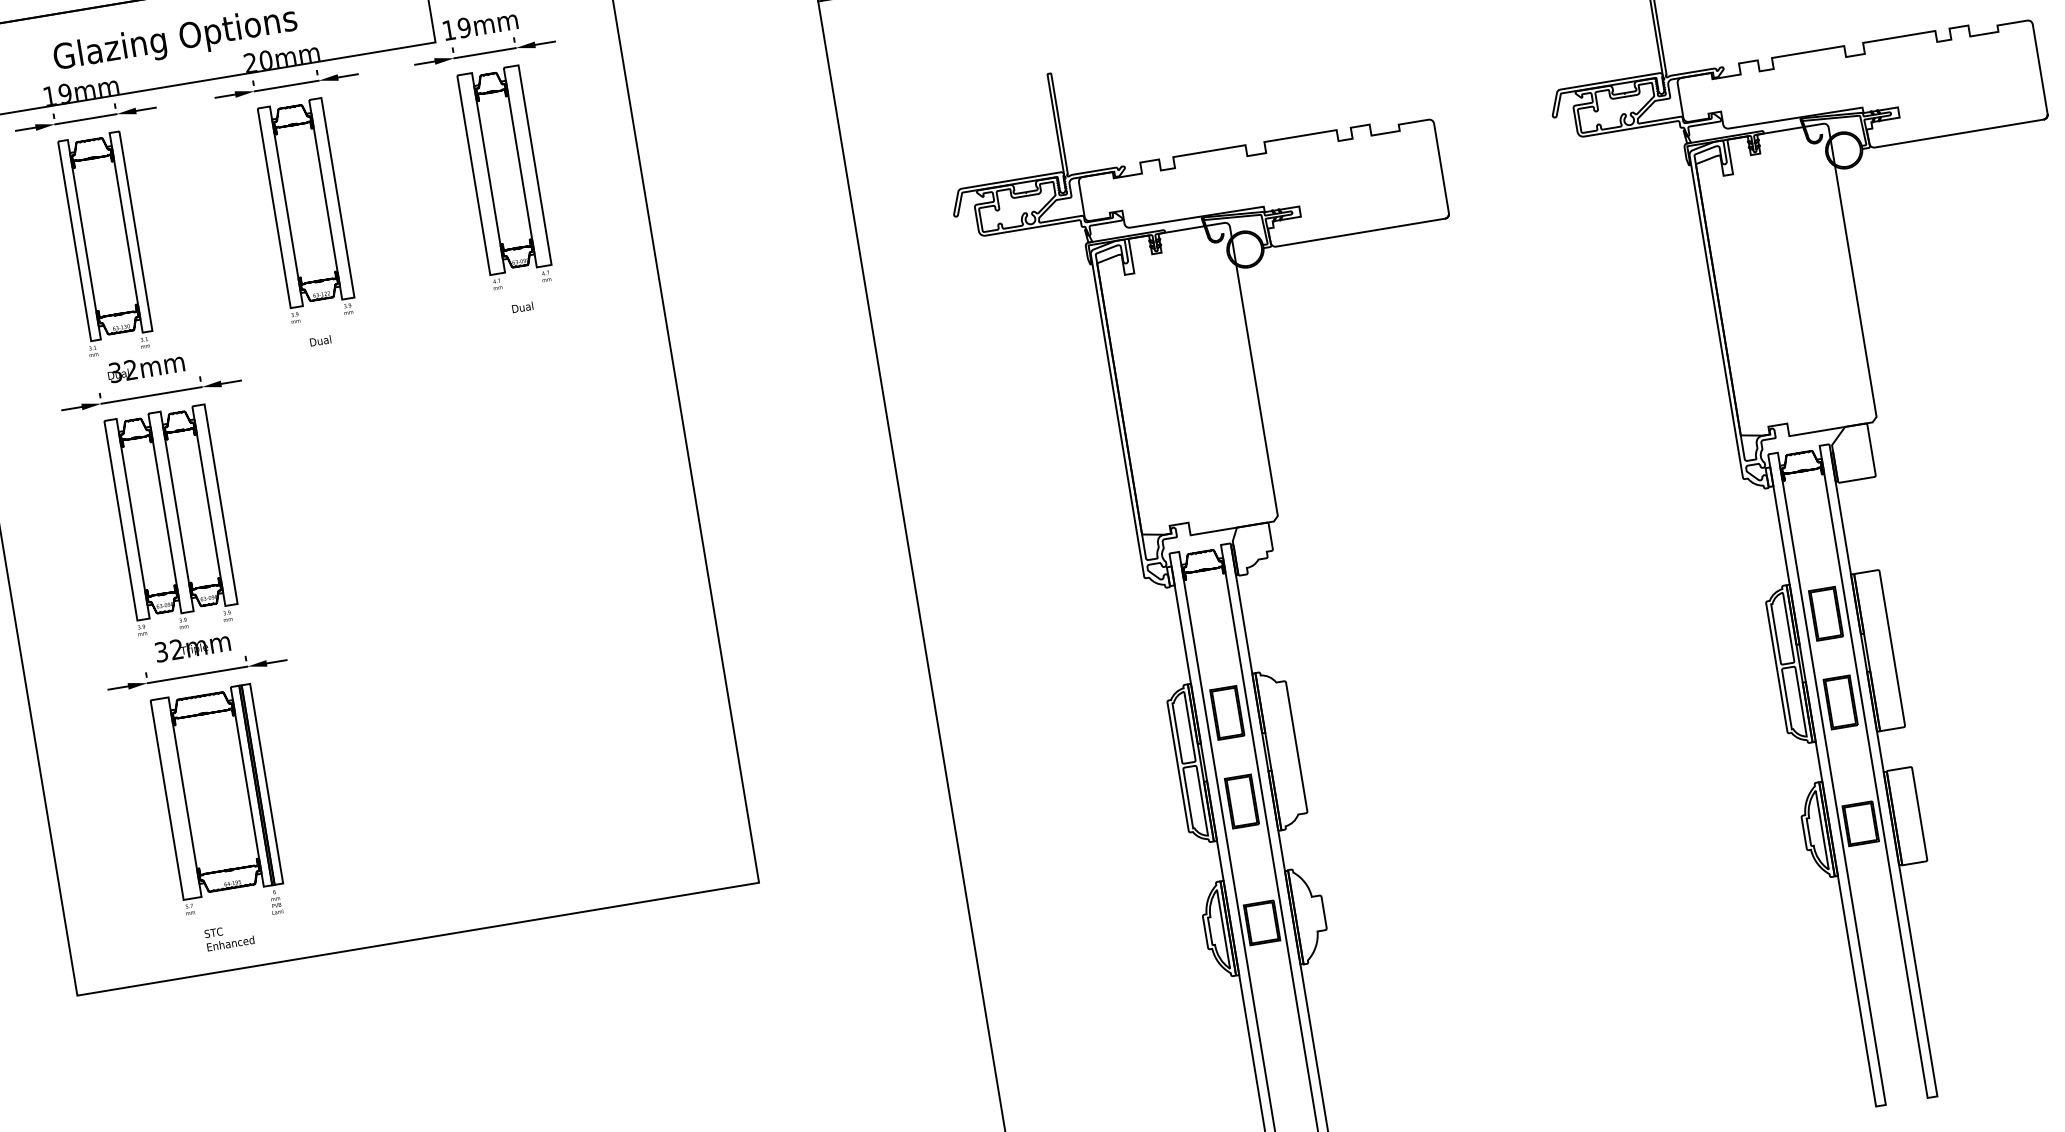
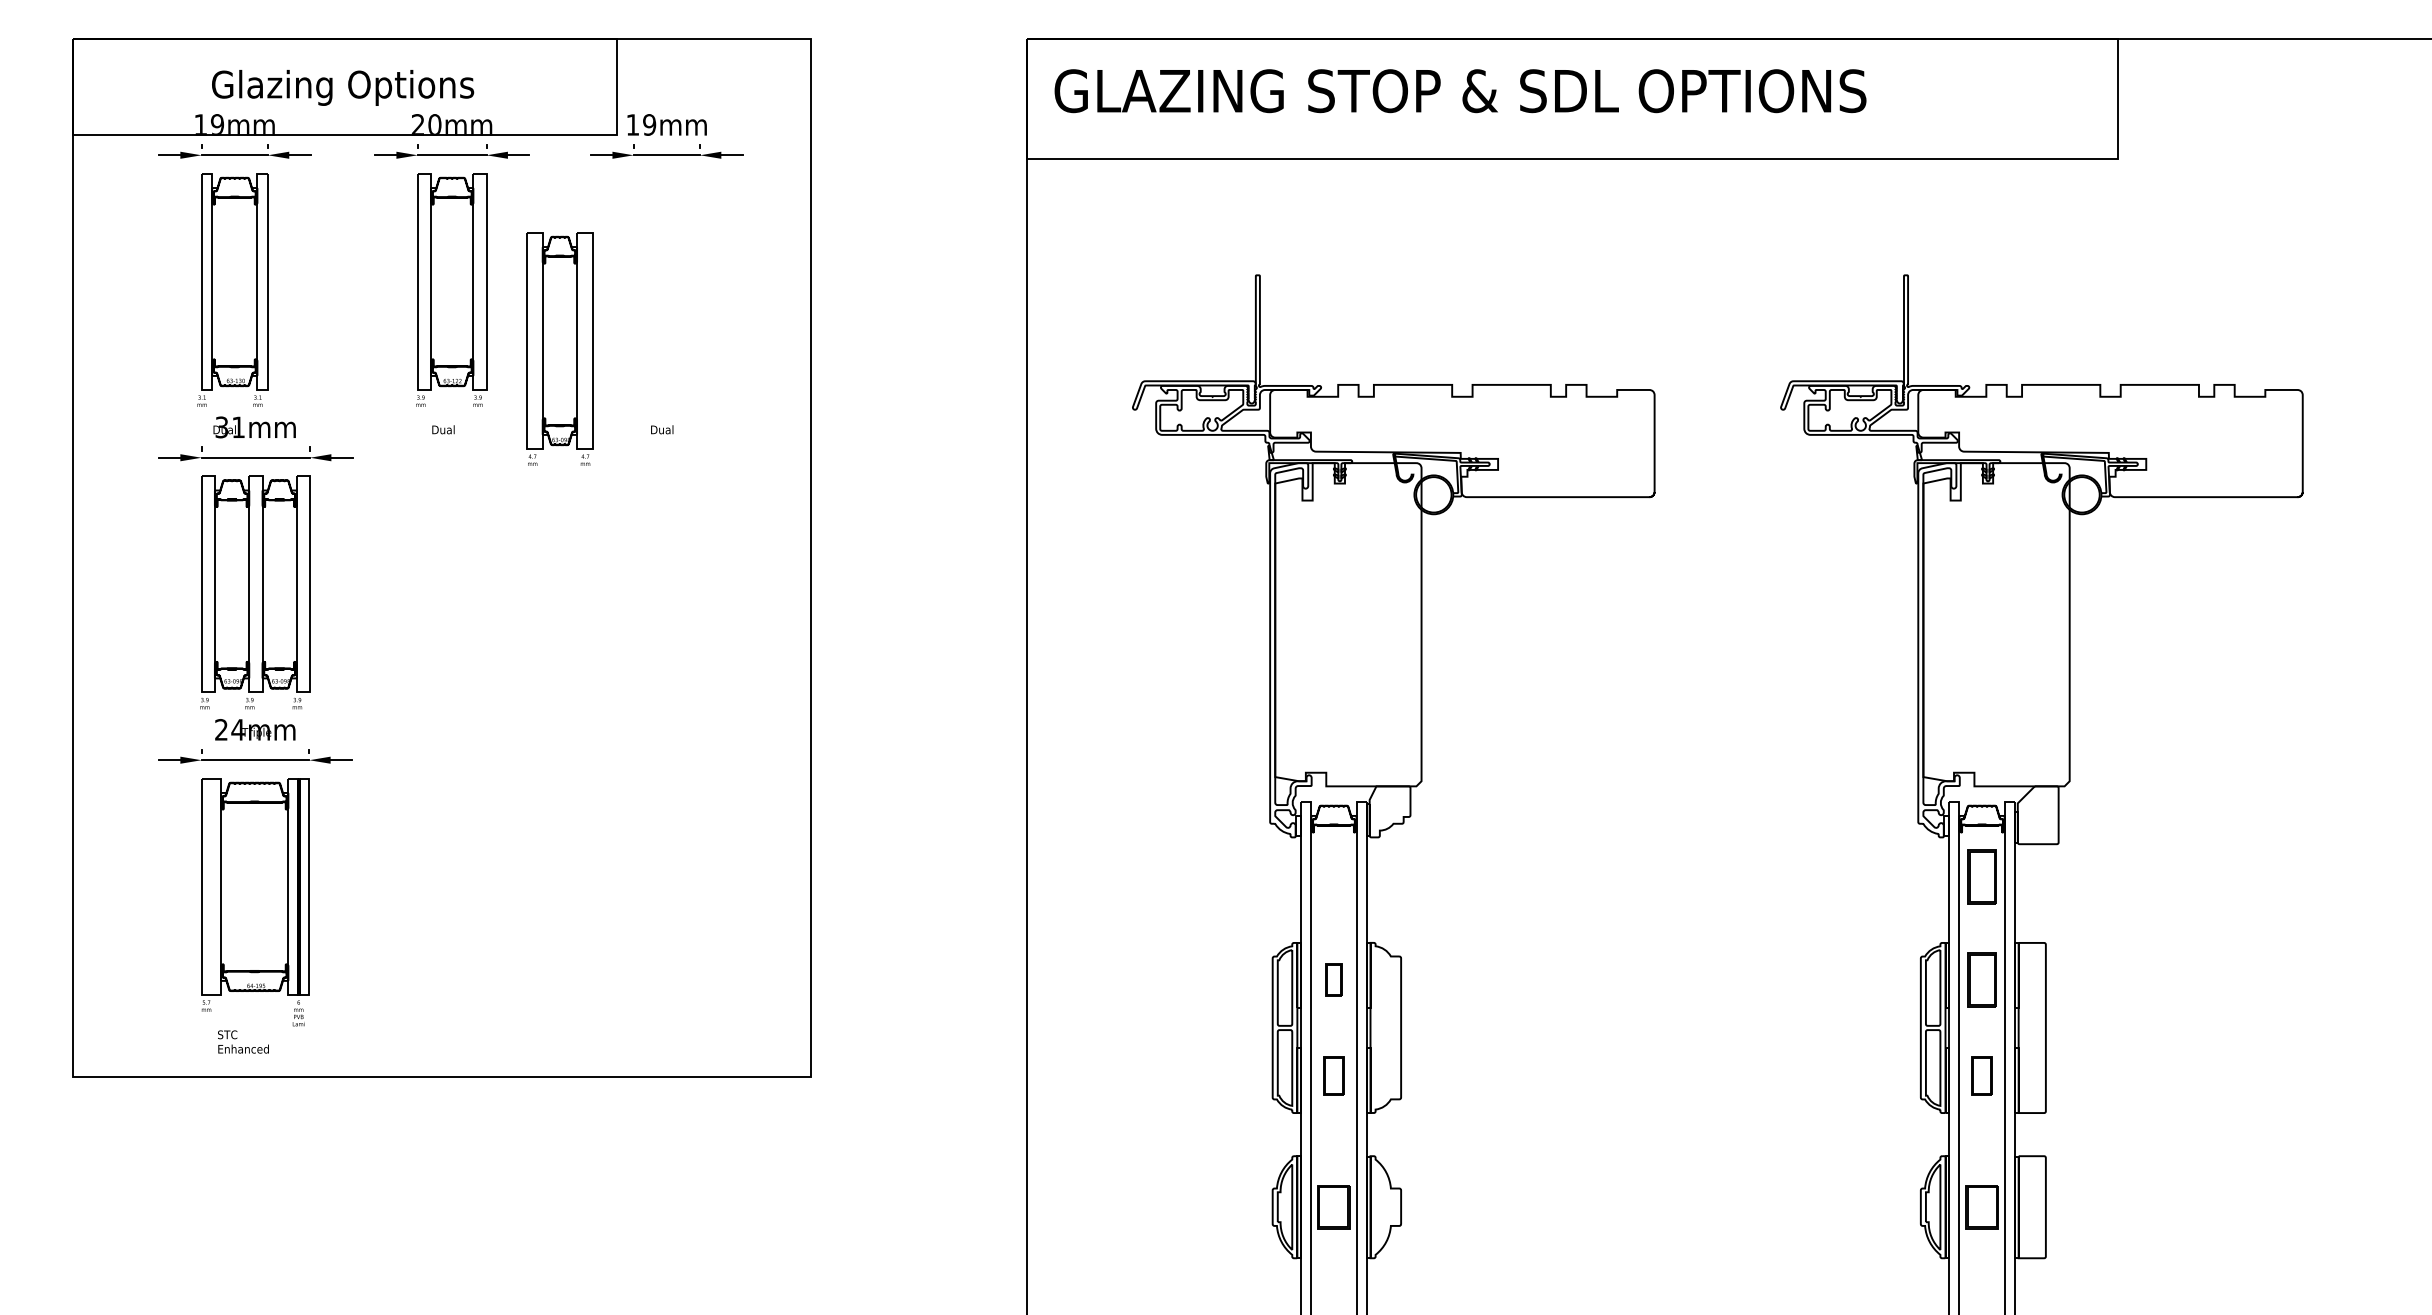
part: (505, 177) -> (559, 348), moved
text: (130, 369) -> (238, 426), 32mm -> 31mm
part: (1809, 518) -> (1981, 876), added
text: (168, 650) -> (229, 729), 32mm -> 24mm
part: (1840, 702) -> (1981, 1075), size x0.7
part: (1226, 712) -> (1333, 979), size x0.6
part: (1241, 801) -> (1333, 1075), size x0.7

